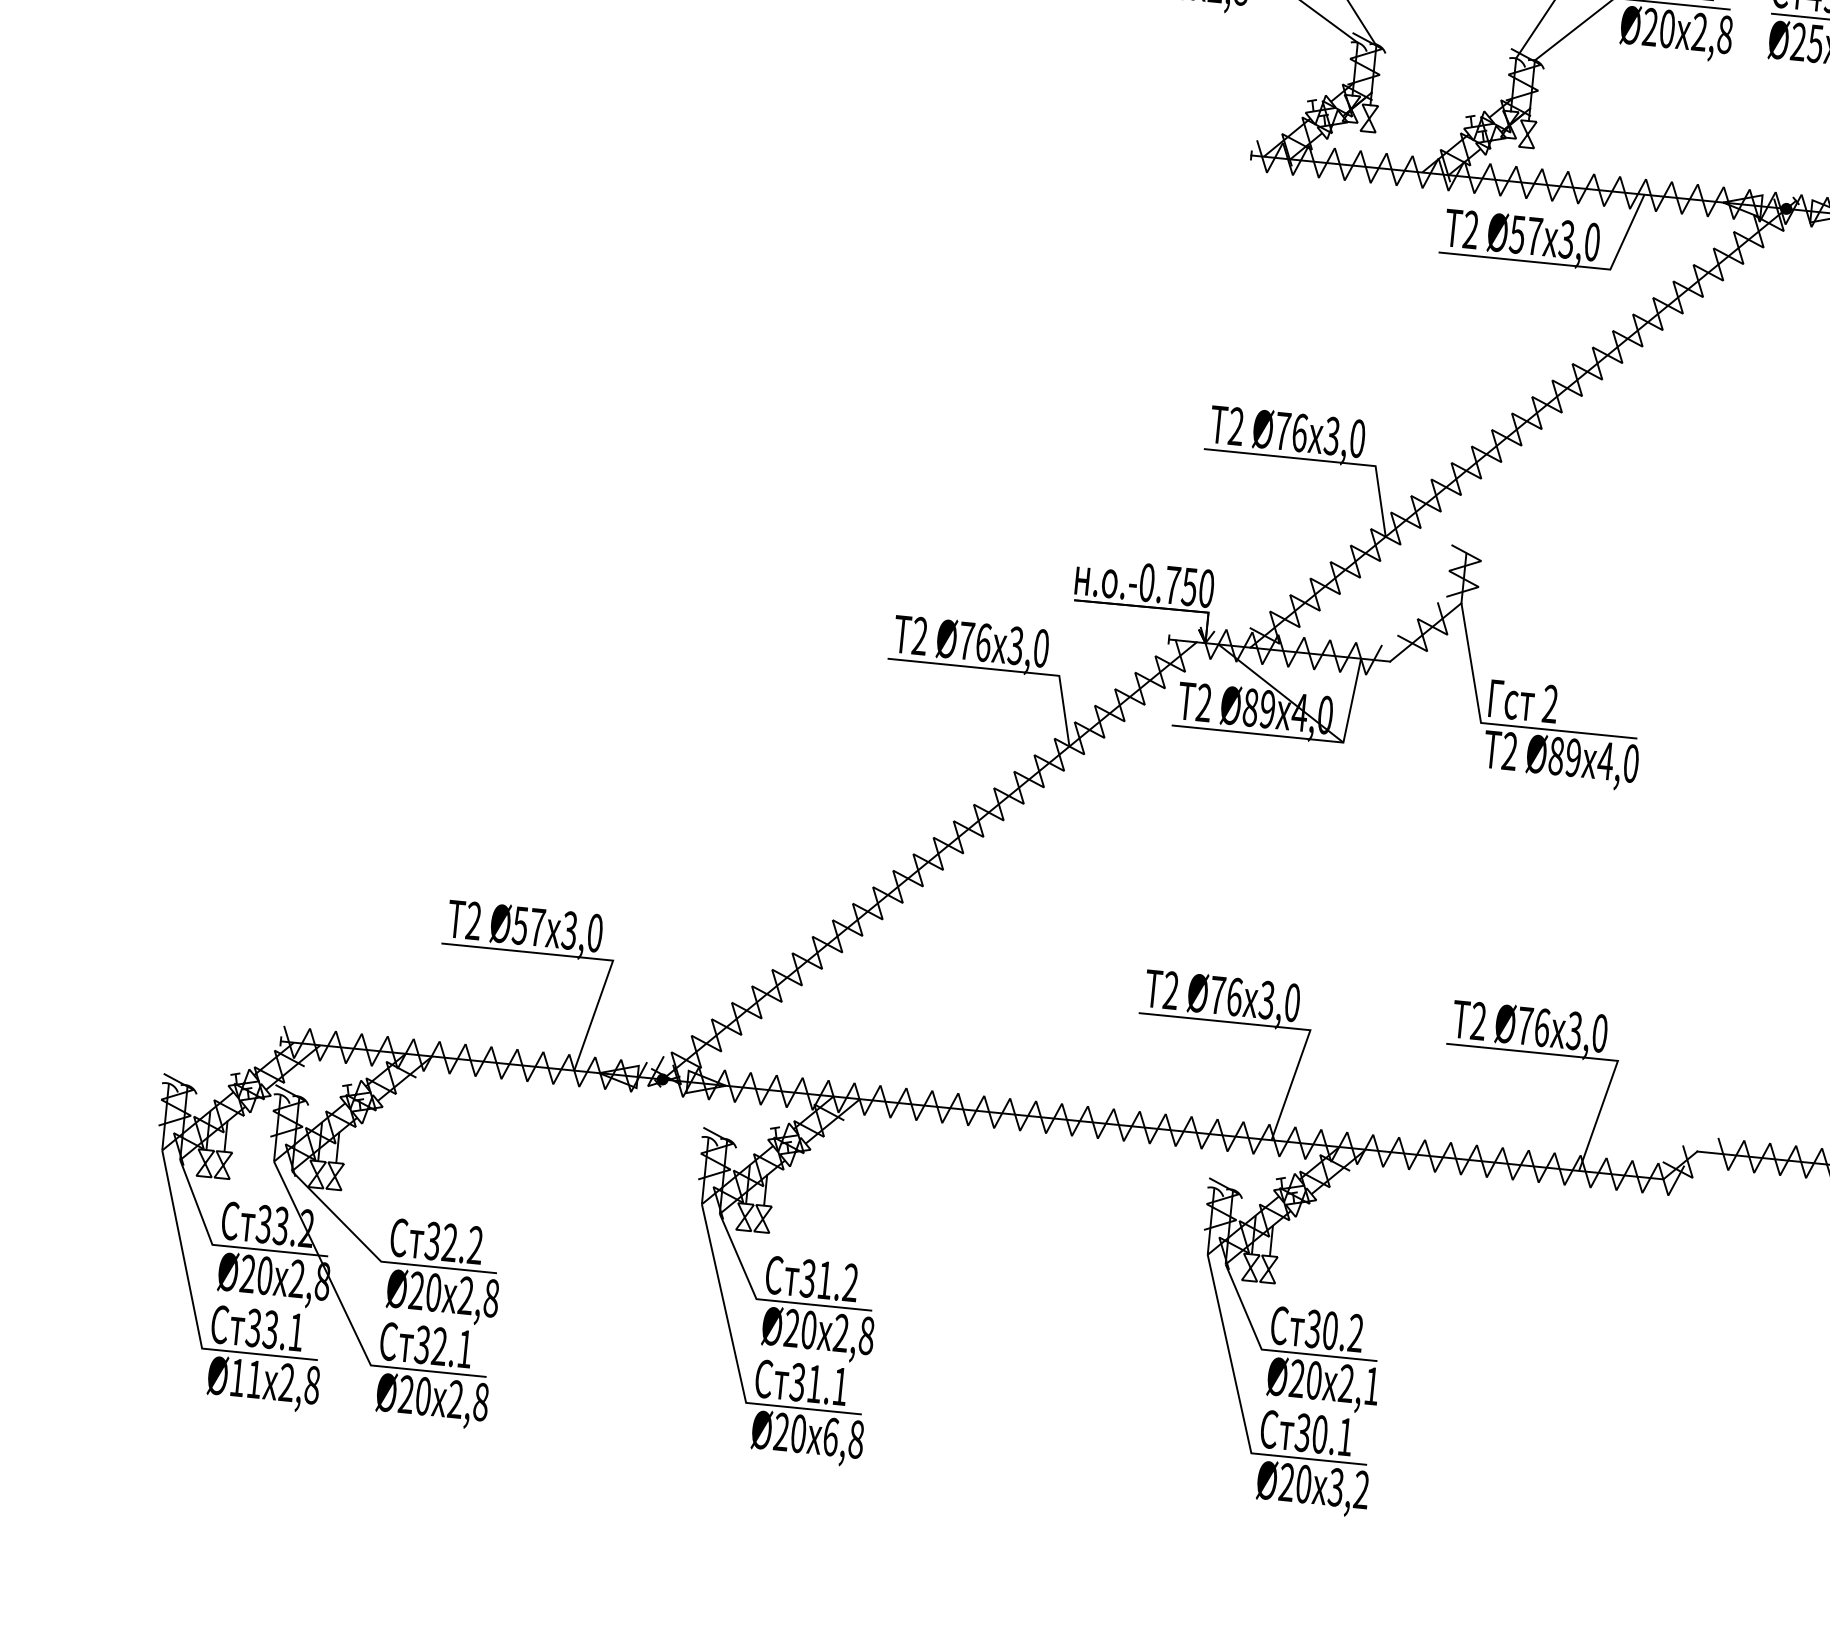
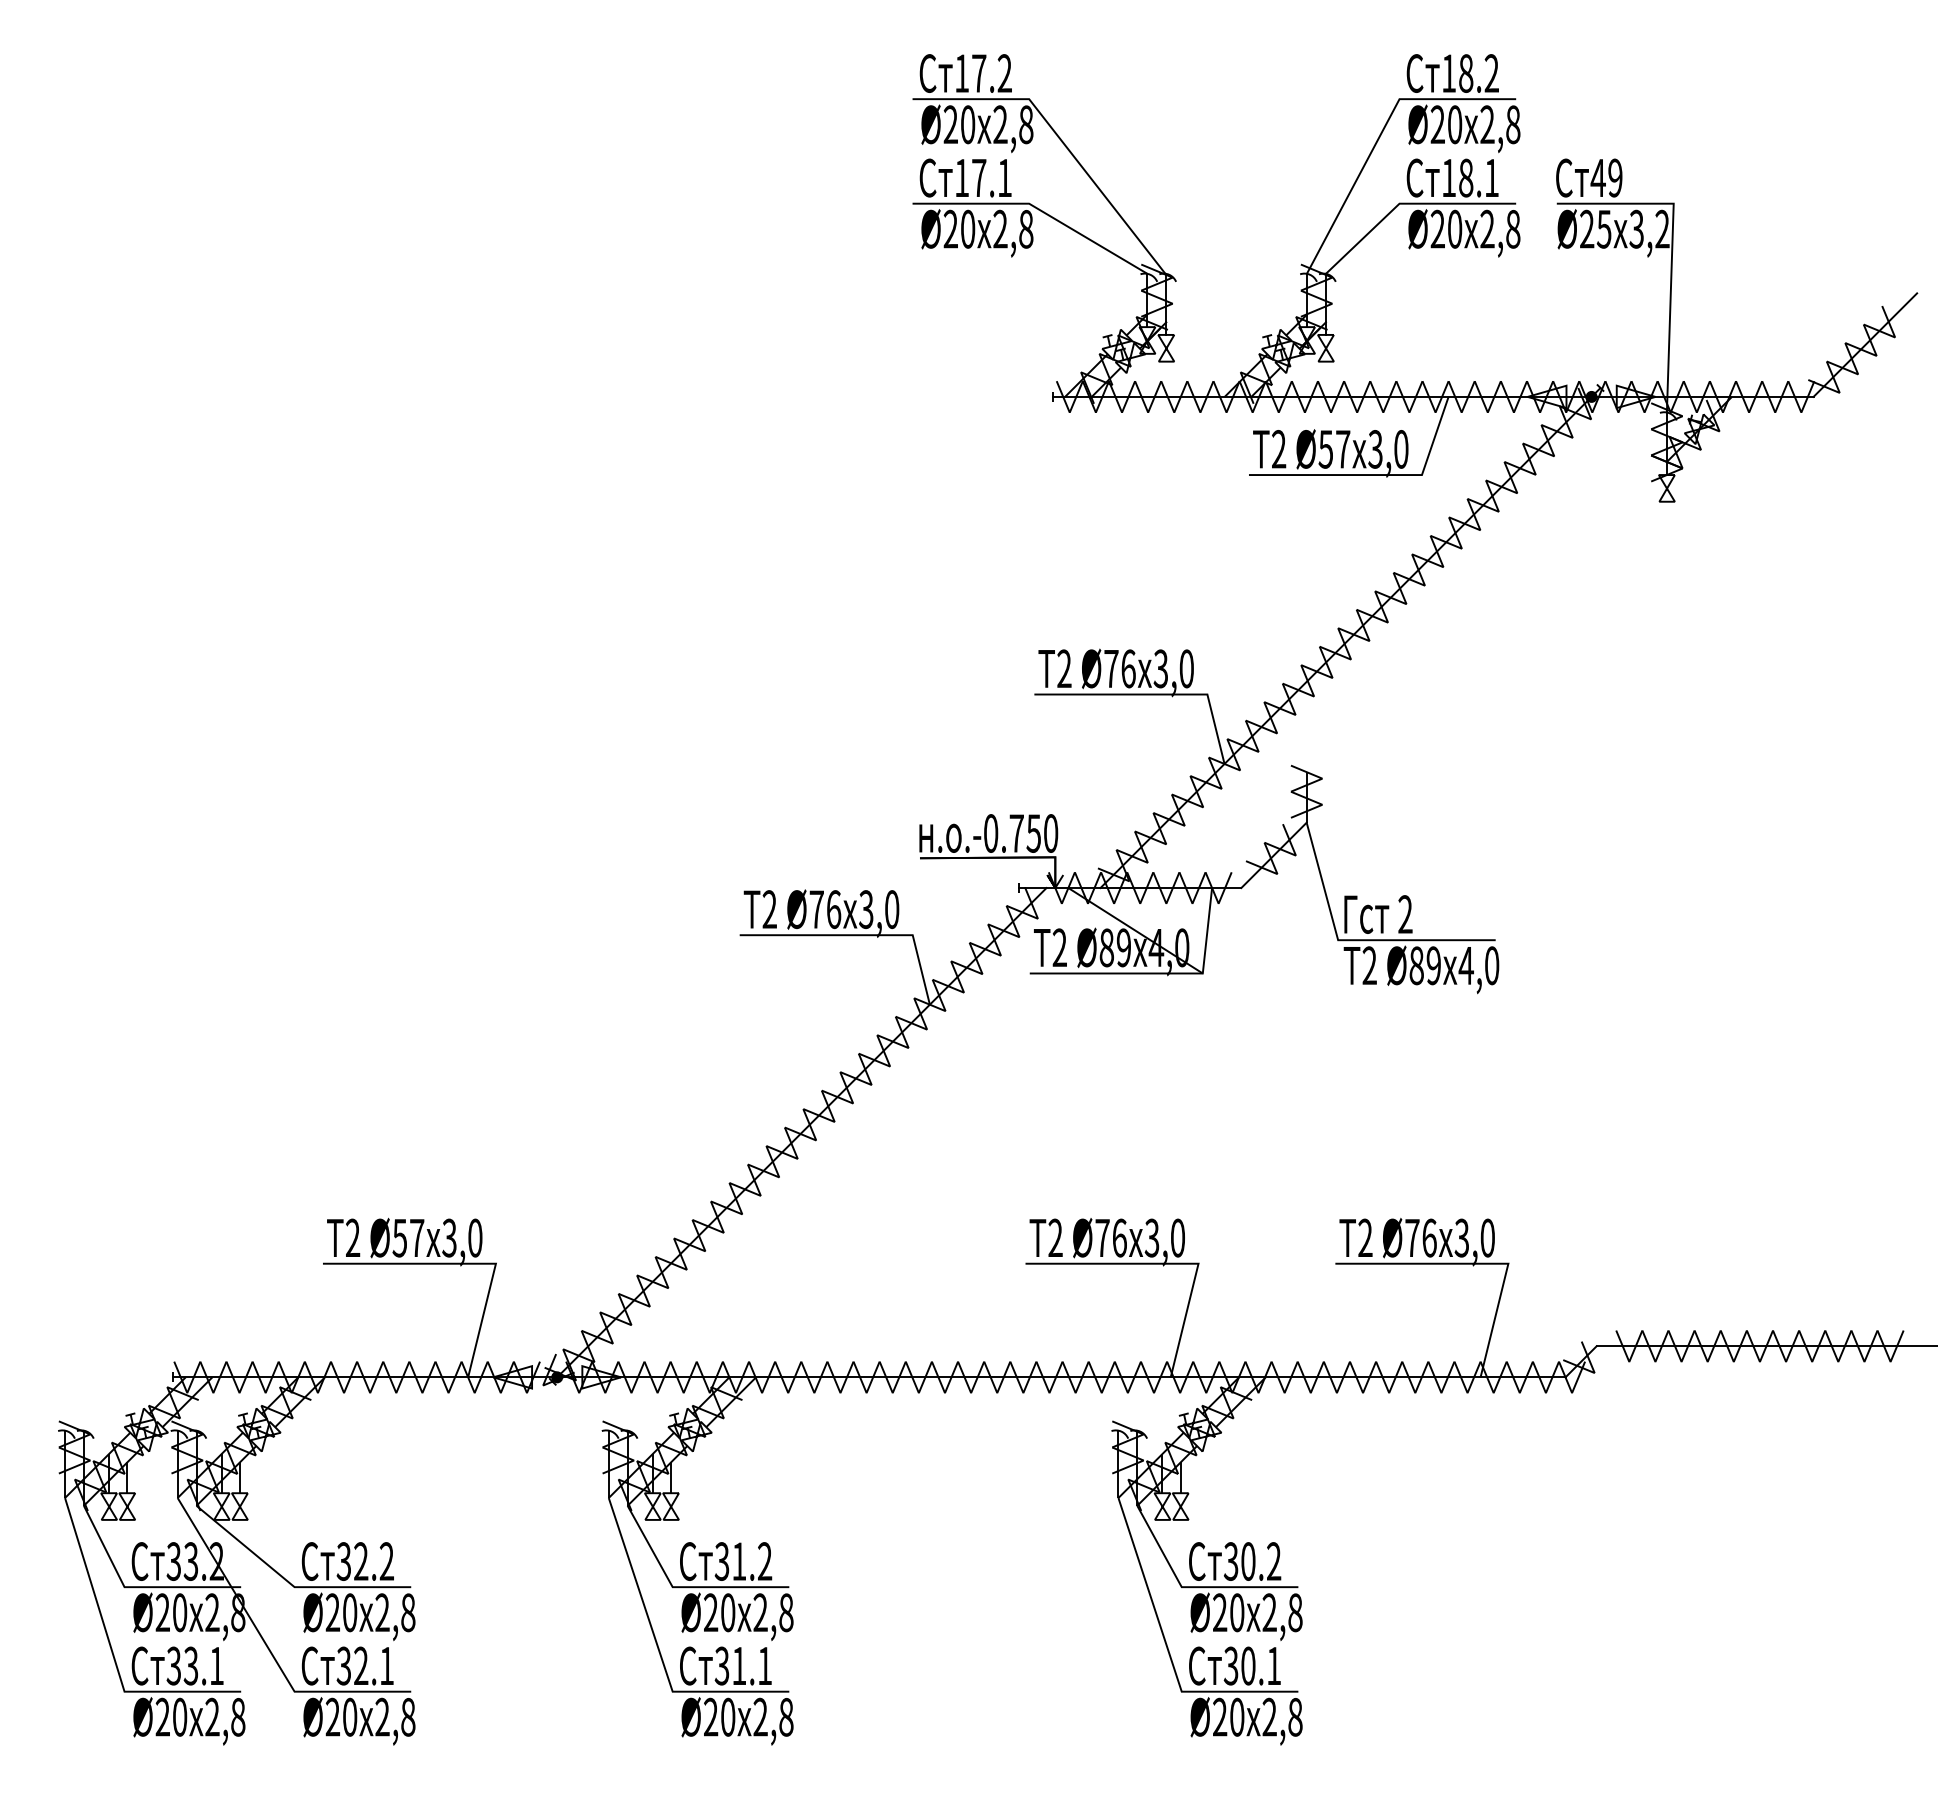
text: (246, 1377) -> (171, 1716), Ø11 -> Ø20
text: (1372, 1385) -> (1295, 1612), 2,1 -> 2,8
text: (830, 1436) -> (760, 1716), 6,8 -> 2,8
text: (1348, 1487) -> (1282, 1716), 3,2 -> 2,8

